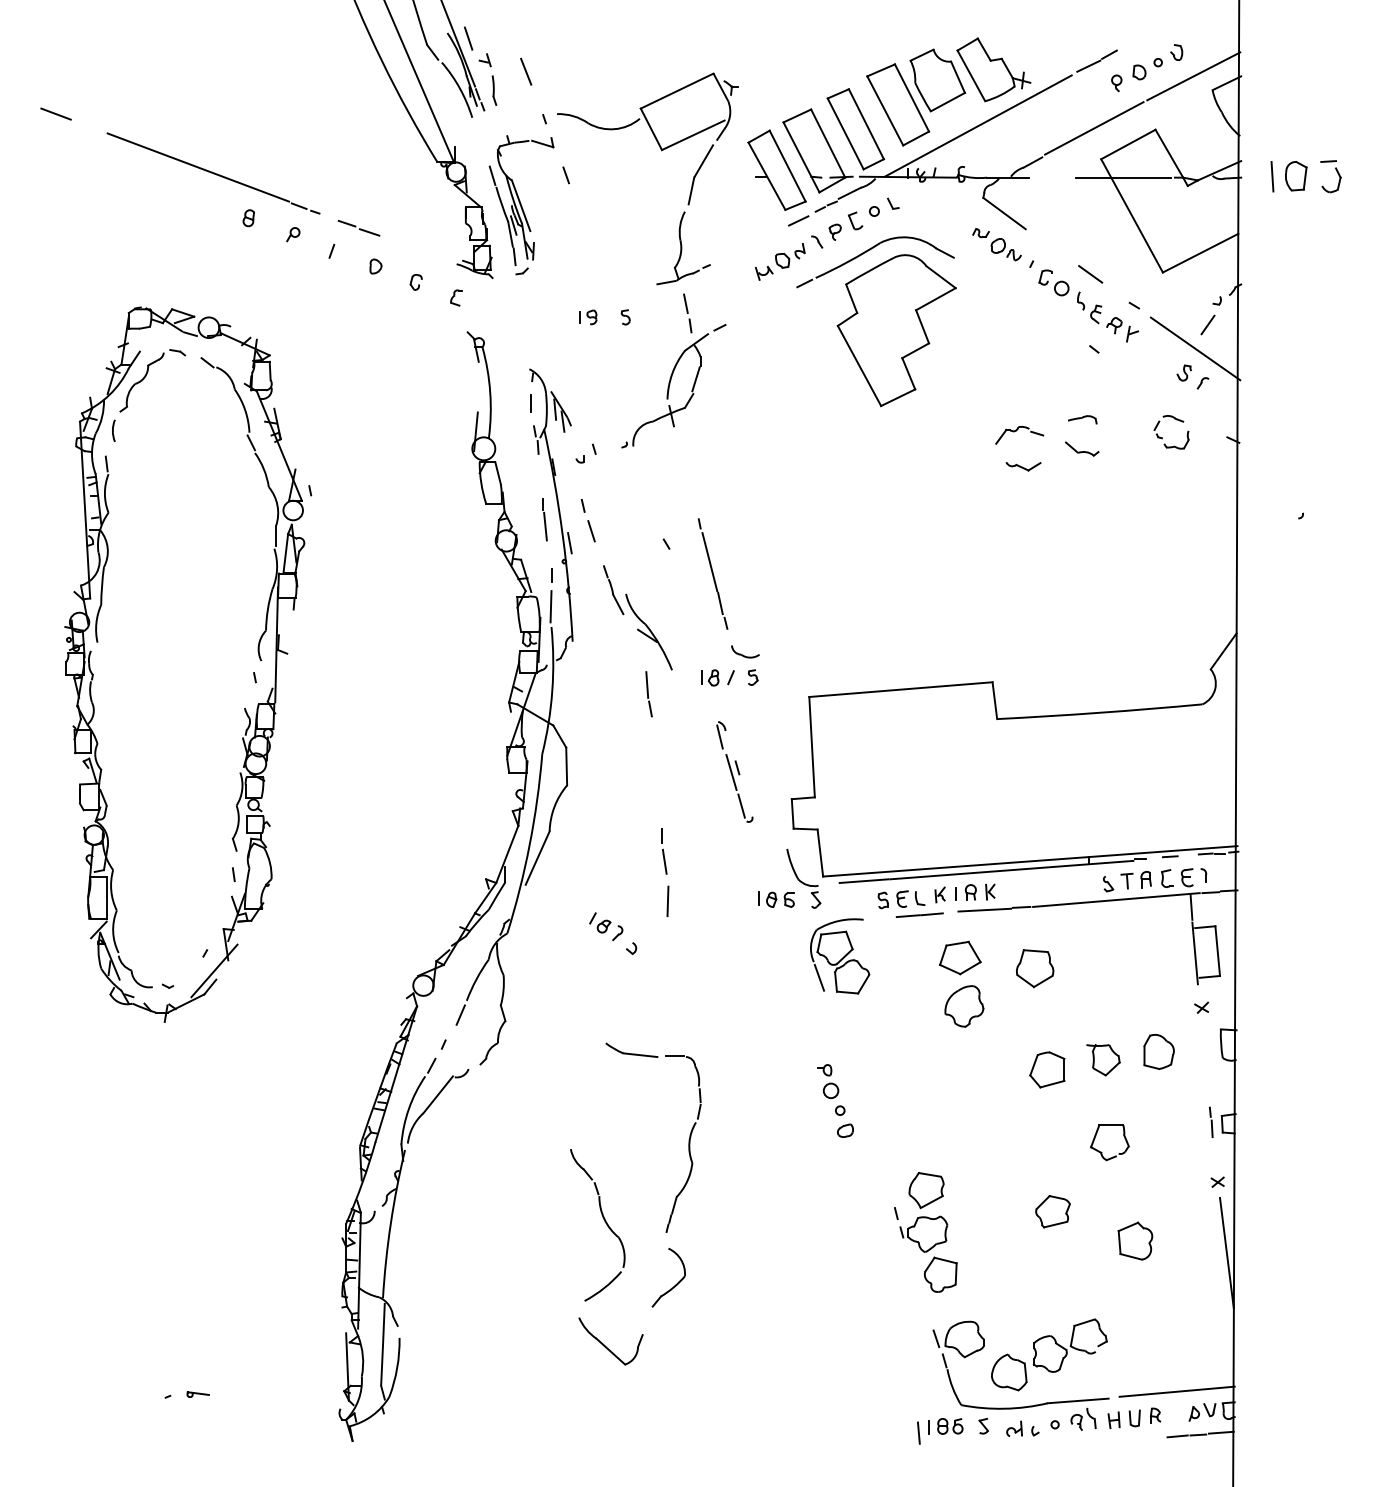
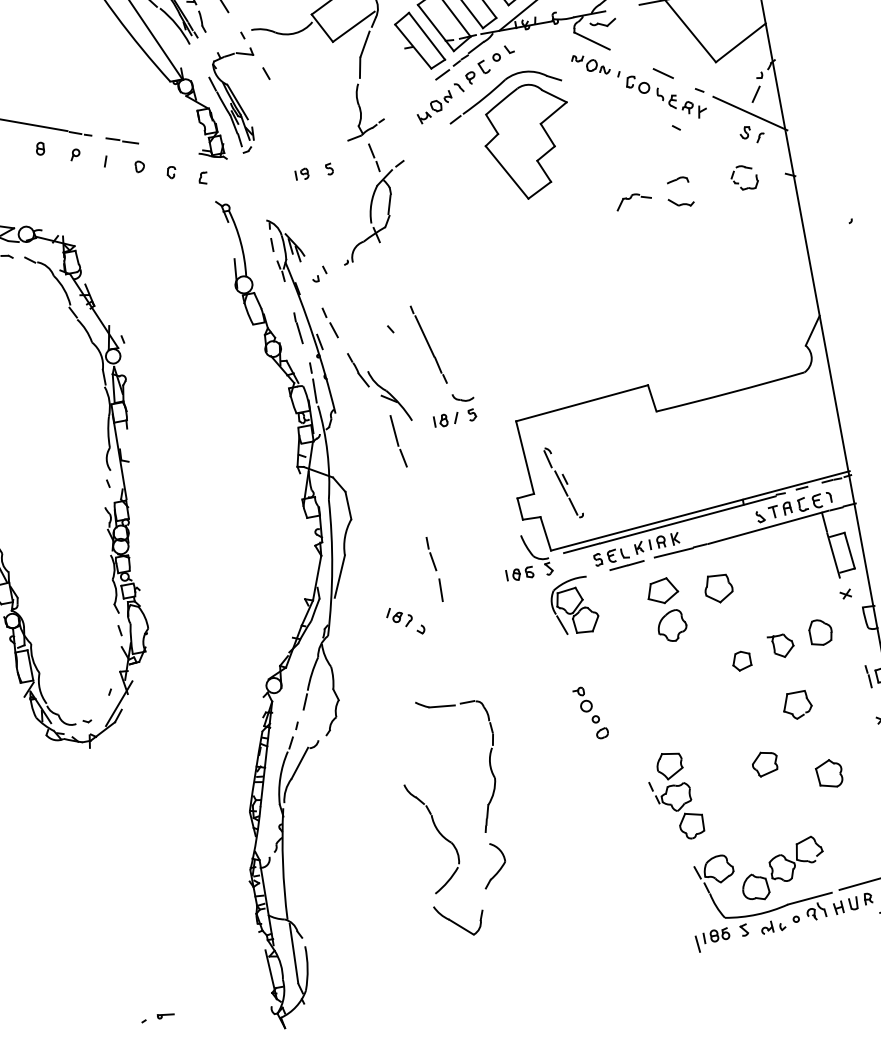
part: (1023, 466) -> (603, 23), moved
part: (648, 694) -> (398, 441), size x1.6
part: (734, 771) -> (563, 482), moved
part: (1047, 1069) -> (741, 660), size x0.7

